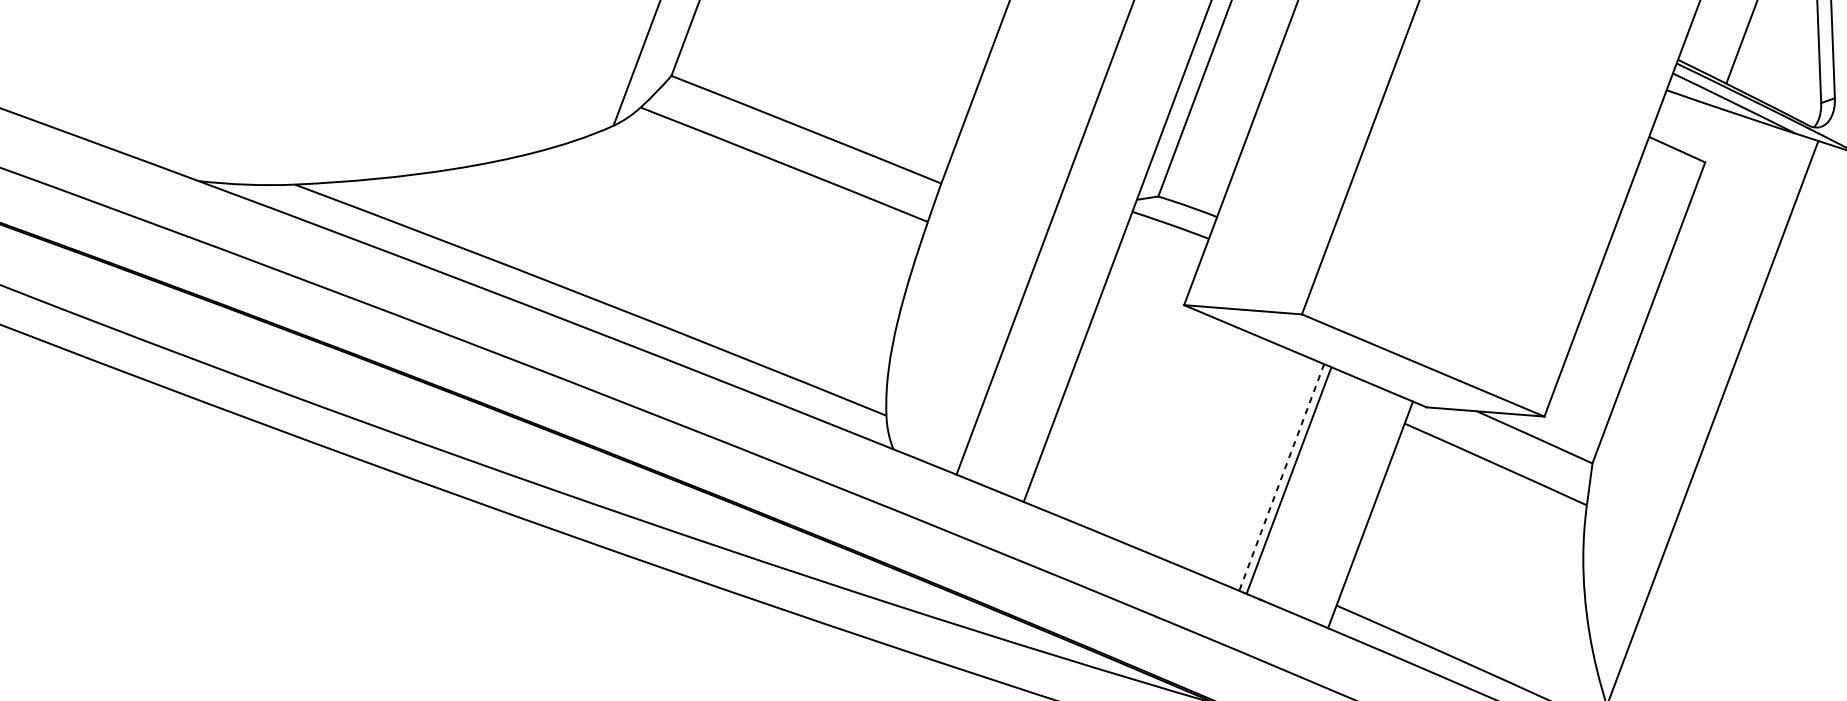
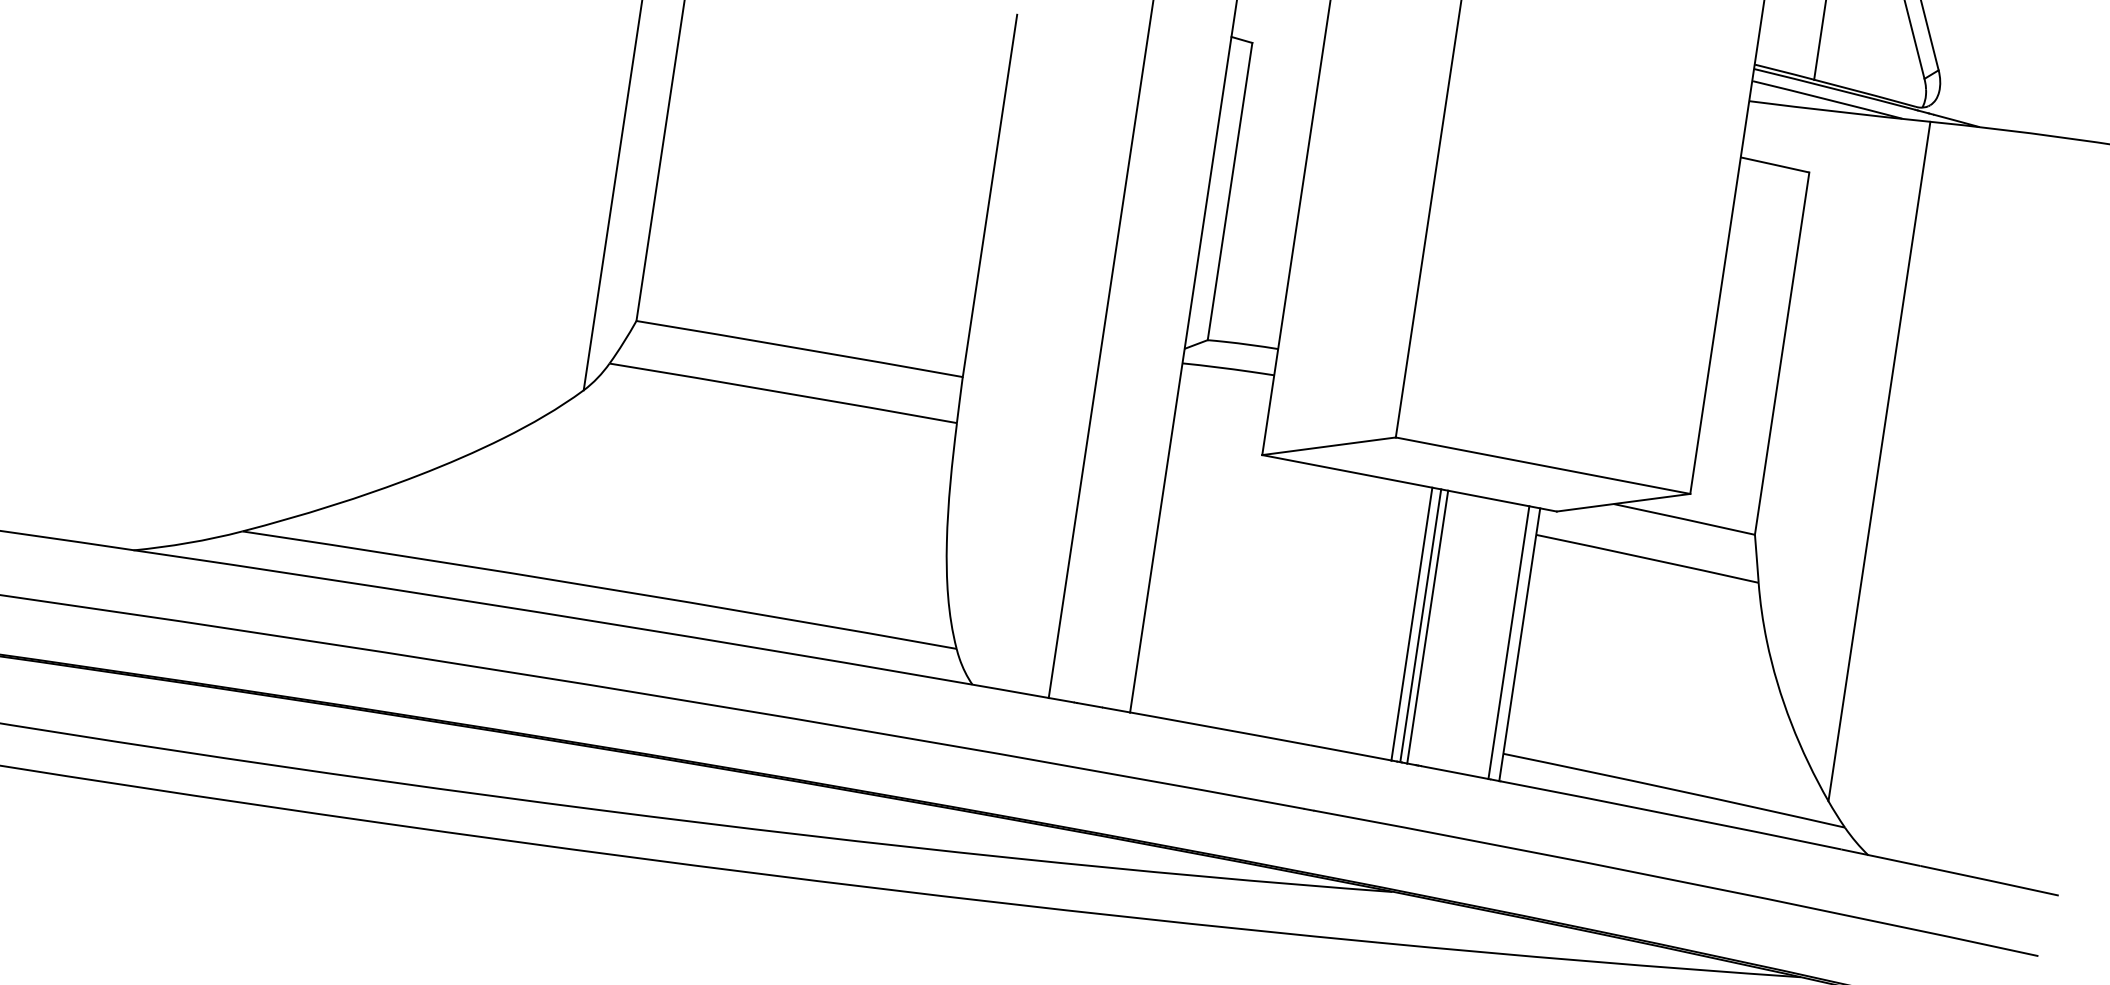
line: (1281, 477) -> (1411, 624), dashed -> solid
line: (1294, 482) -> (1427, 626), added
line: (1361, 510) -> (1508, 642), added

